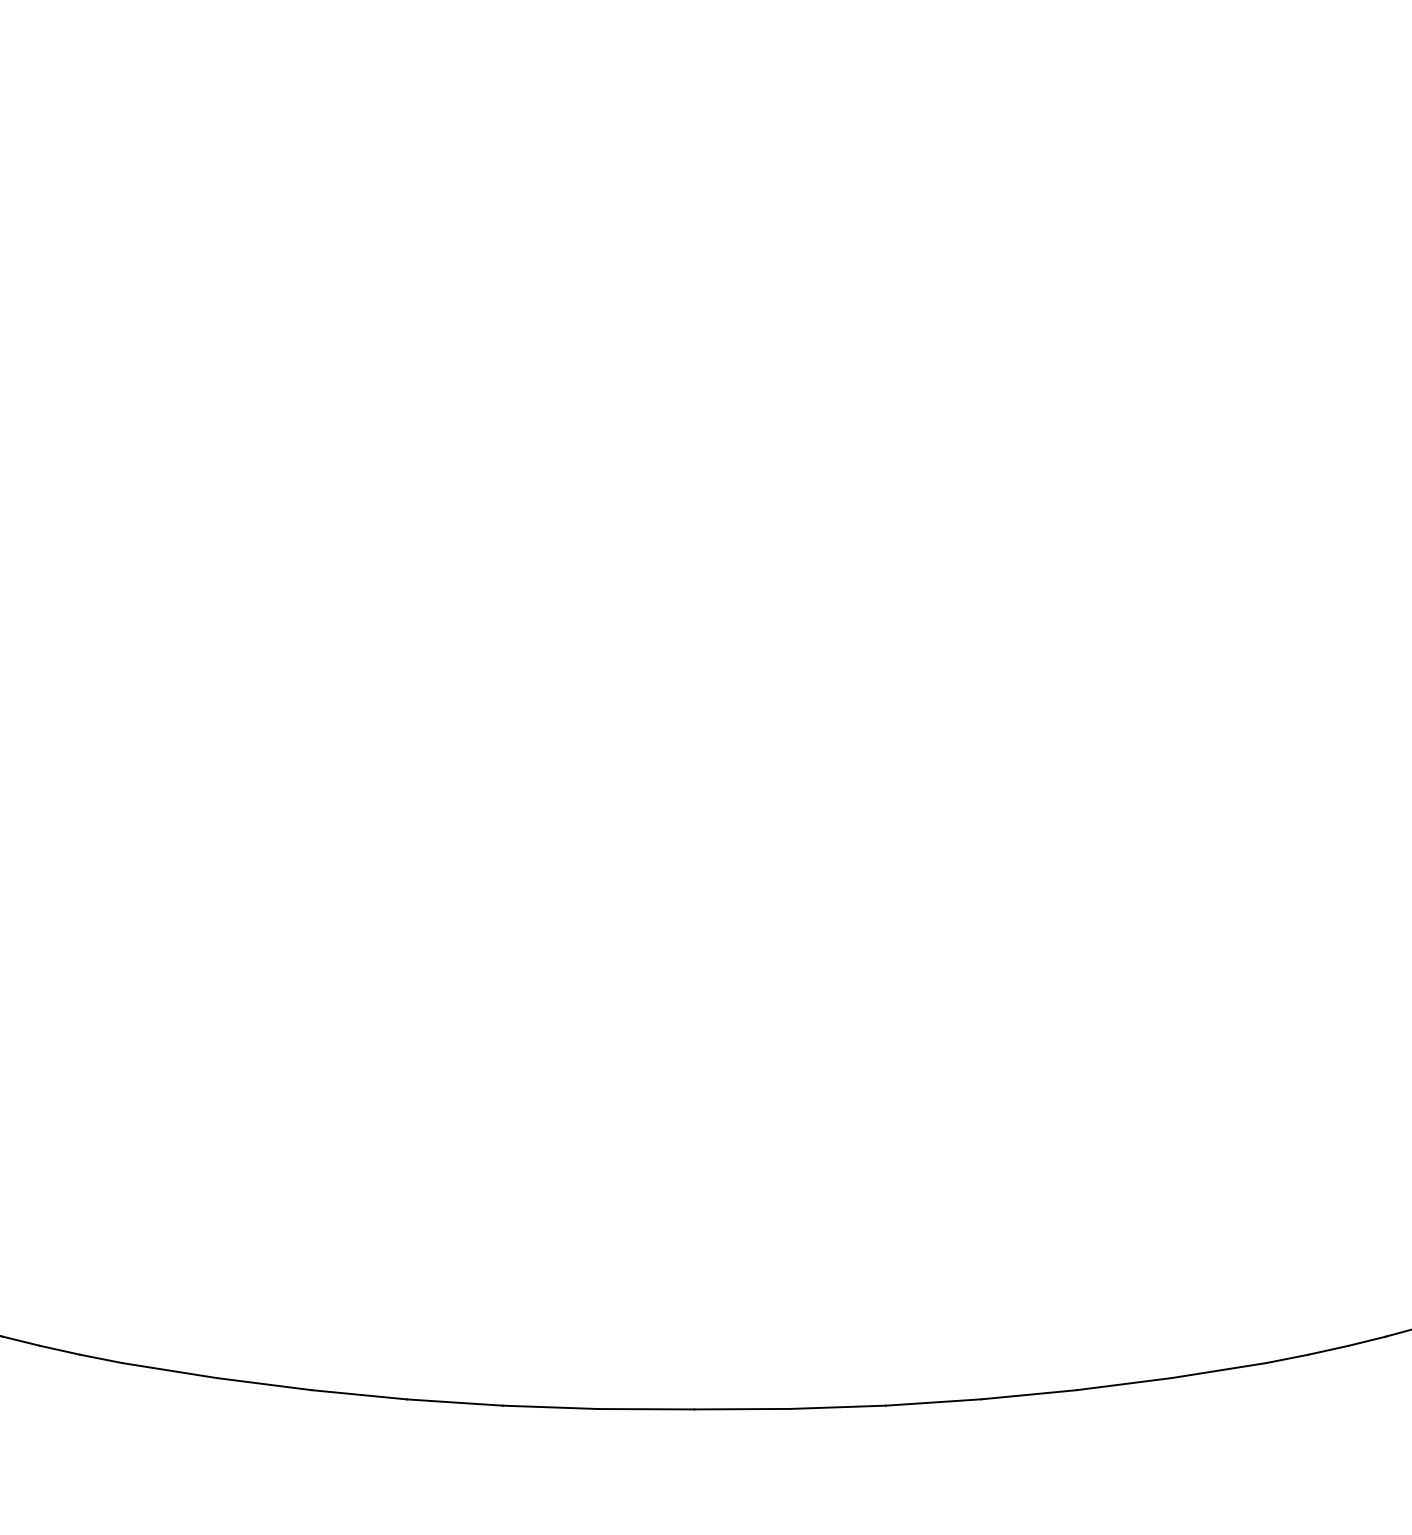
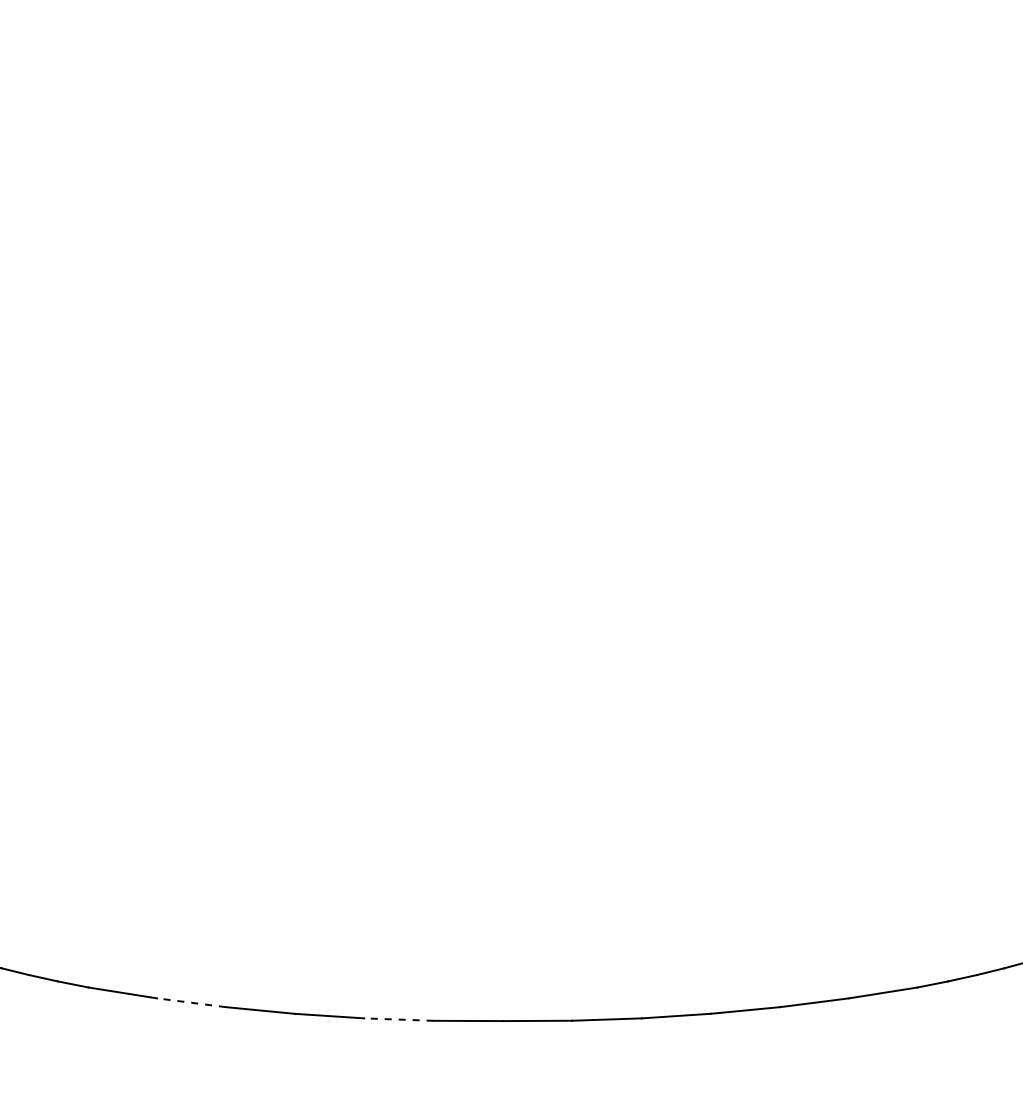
line: (264, 1383) -> (191, 1002), solid -> dashed
line: (550, 1407) -> (398, 1019), solid -> dashed

